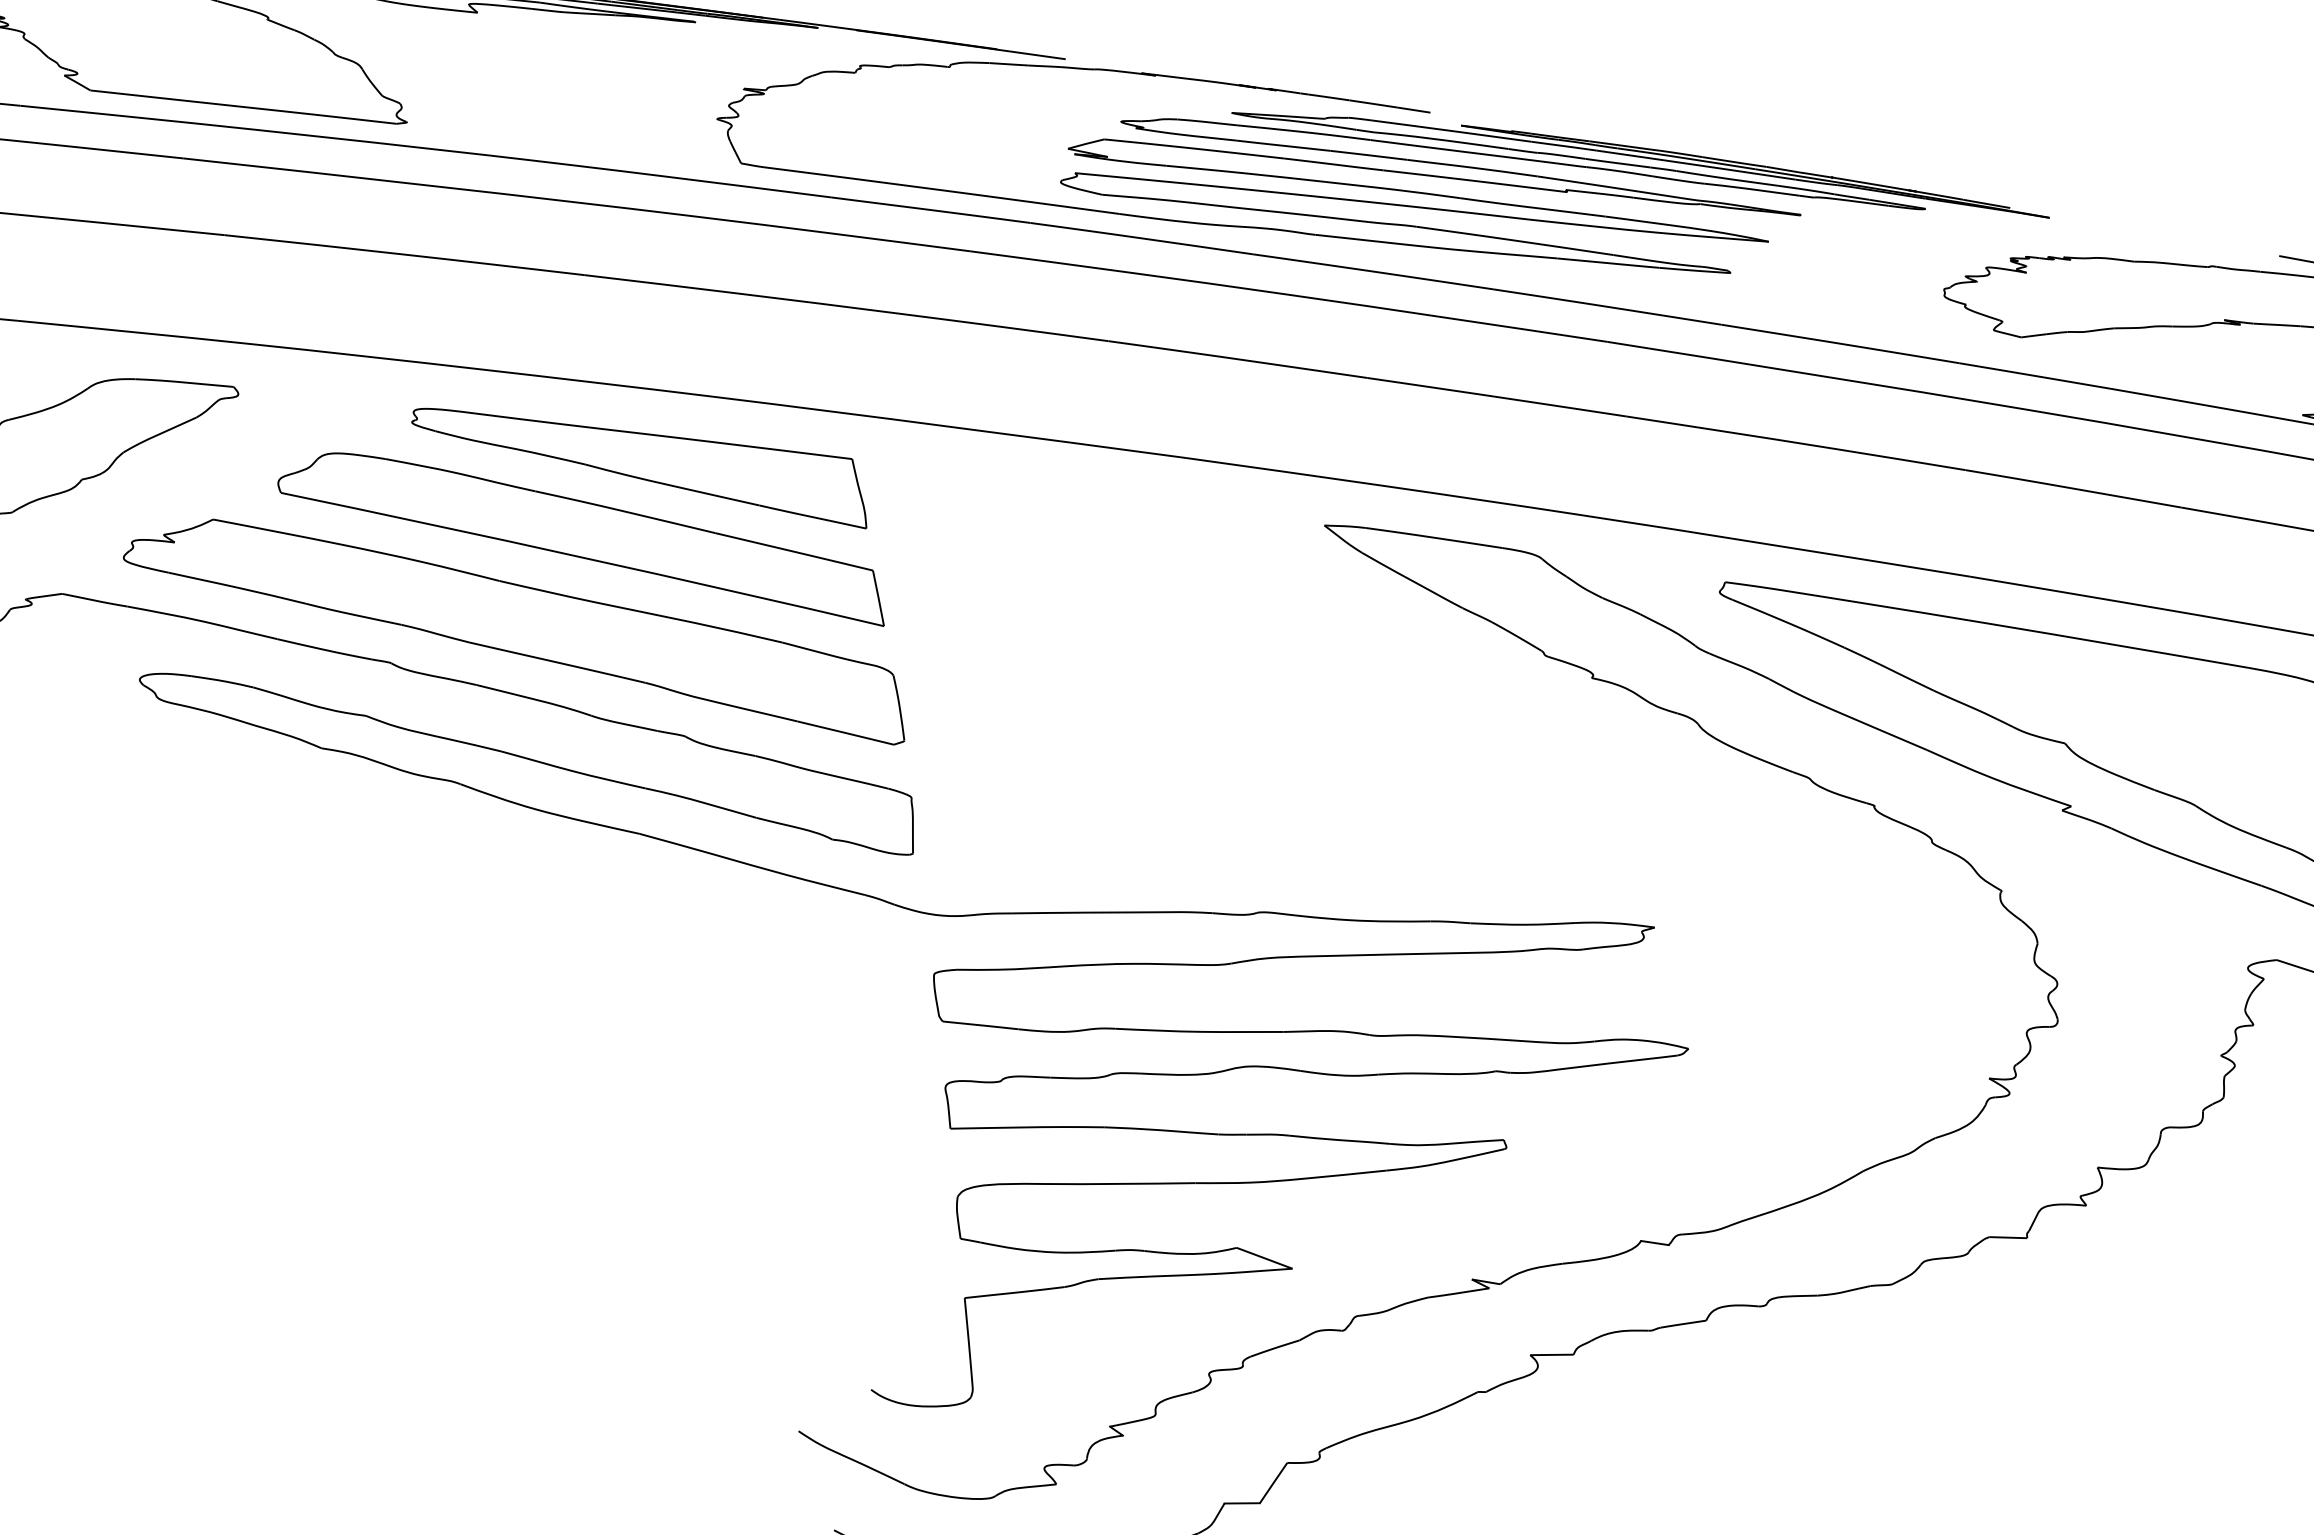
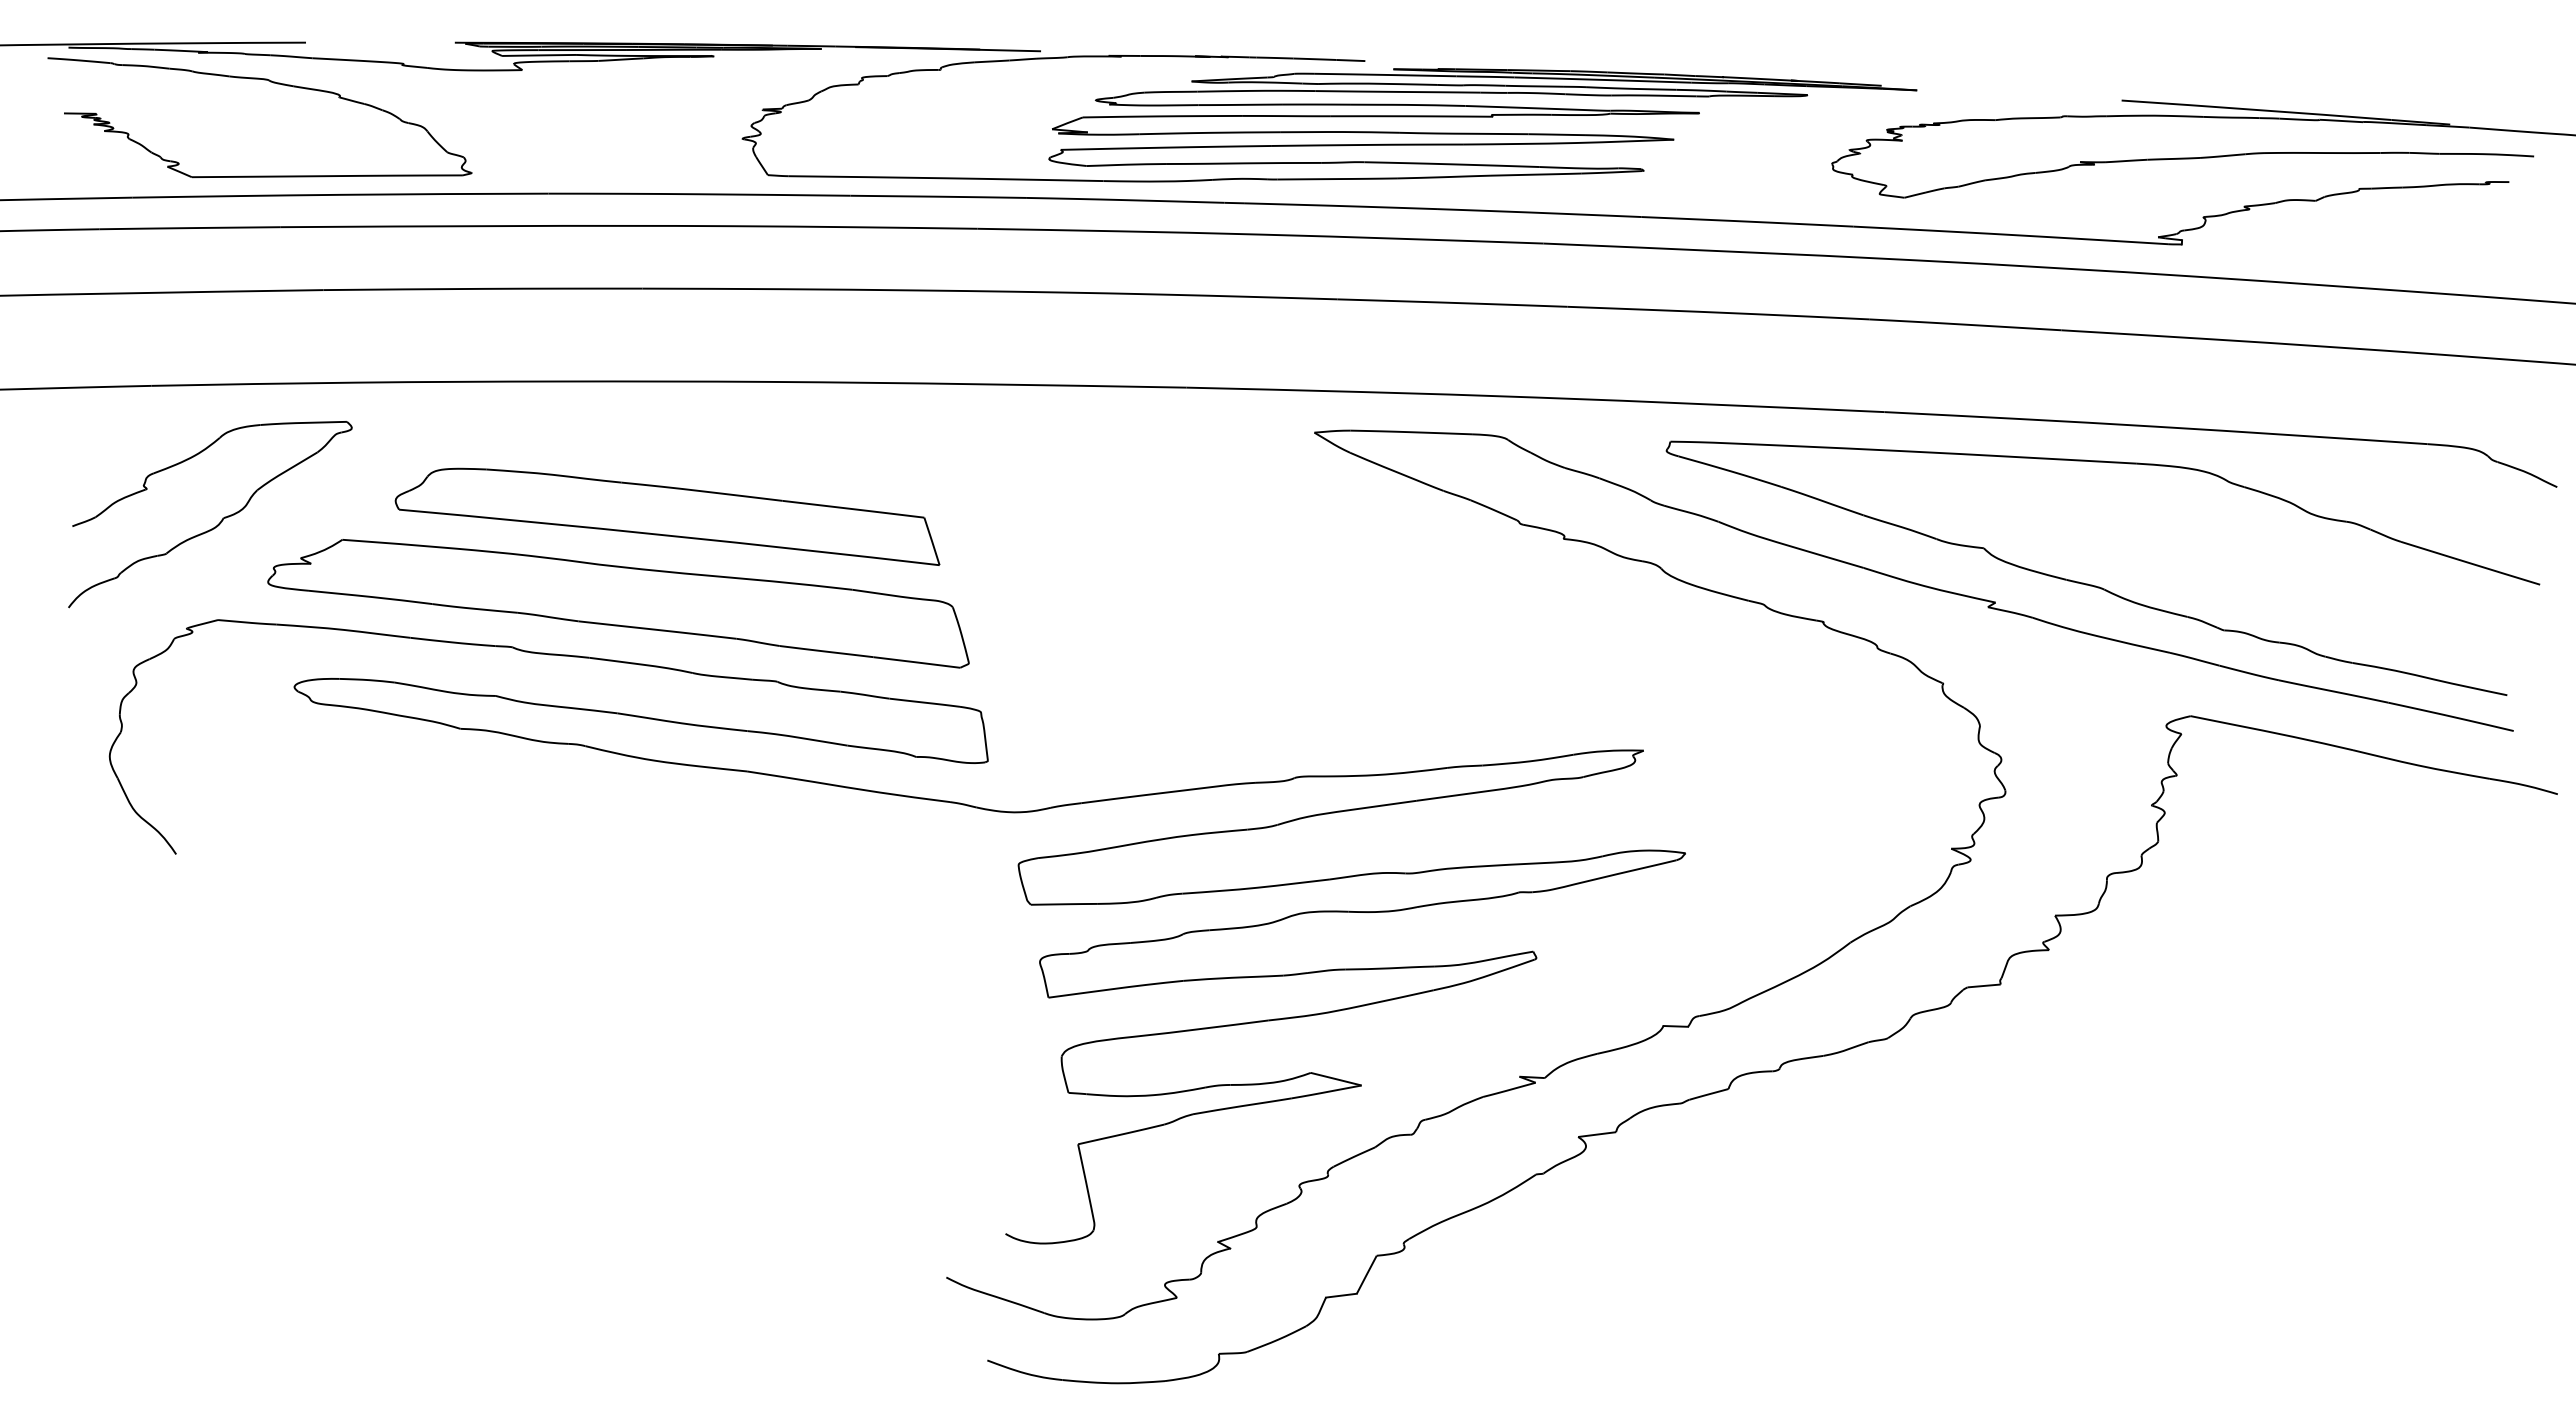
part: (640, 466) -> (710, 450), removed

